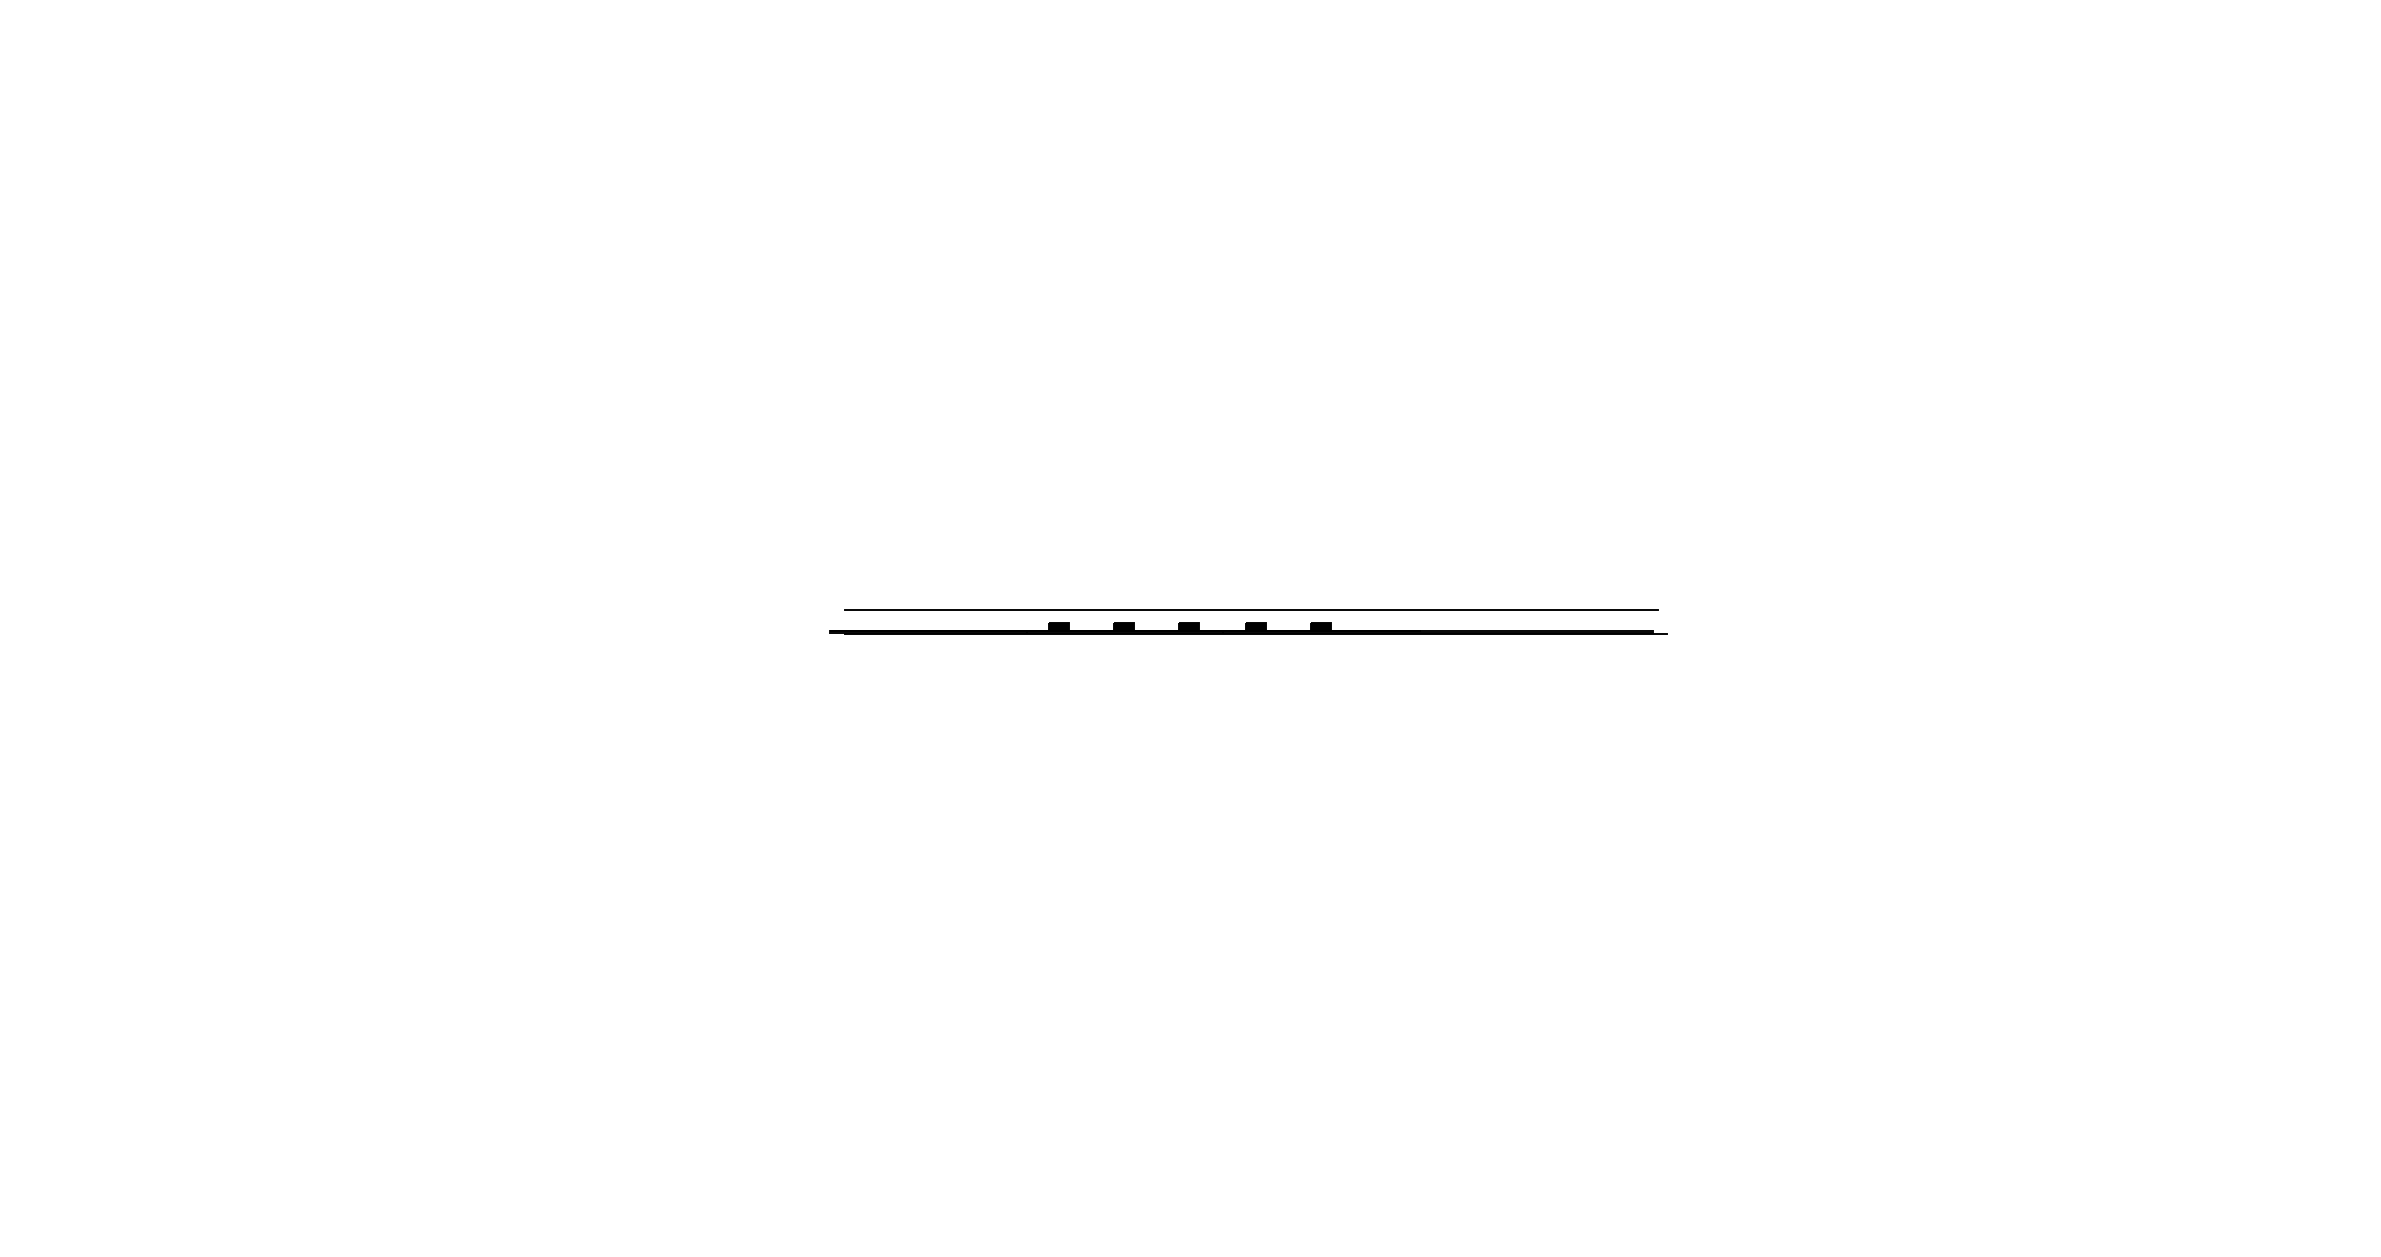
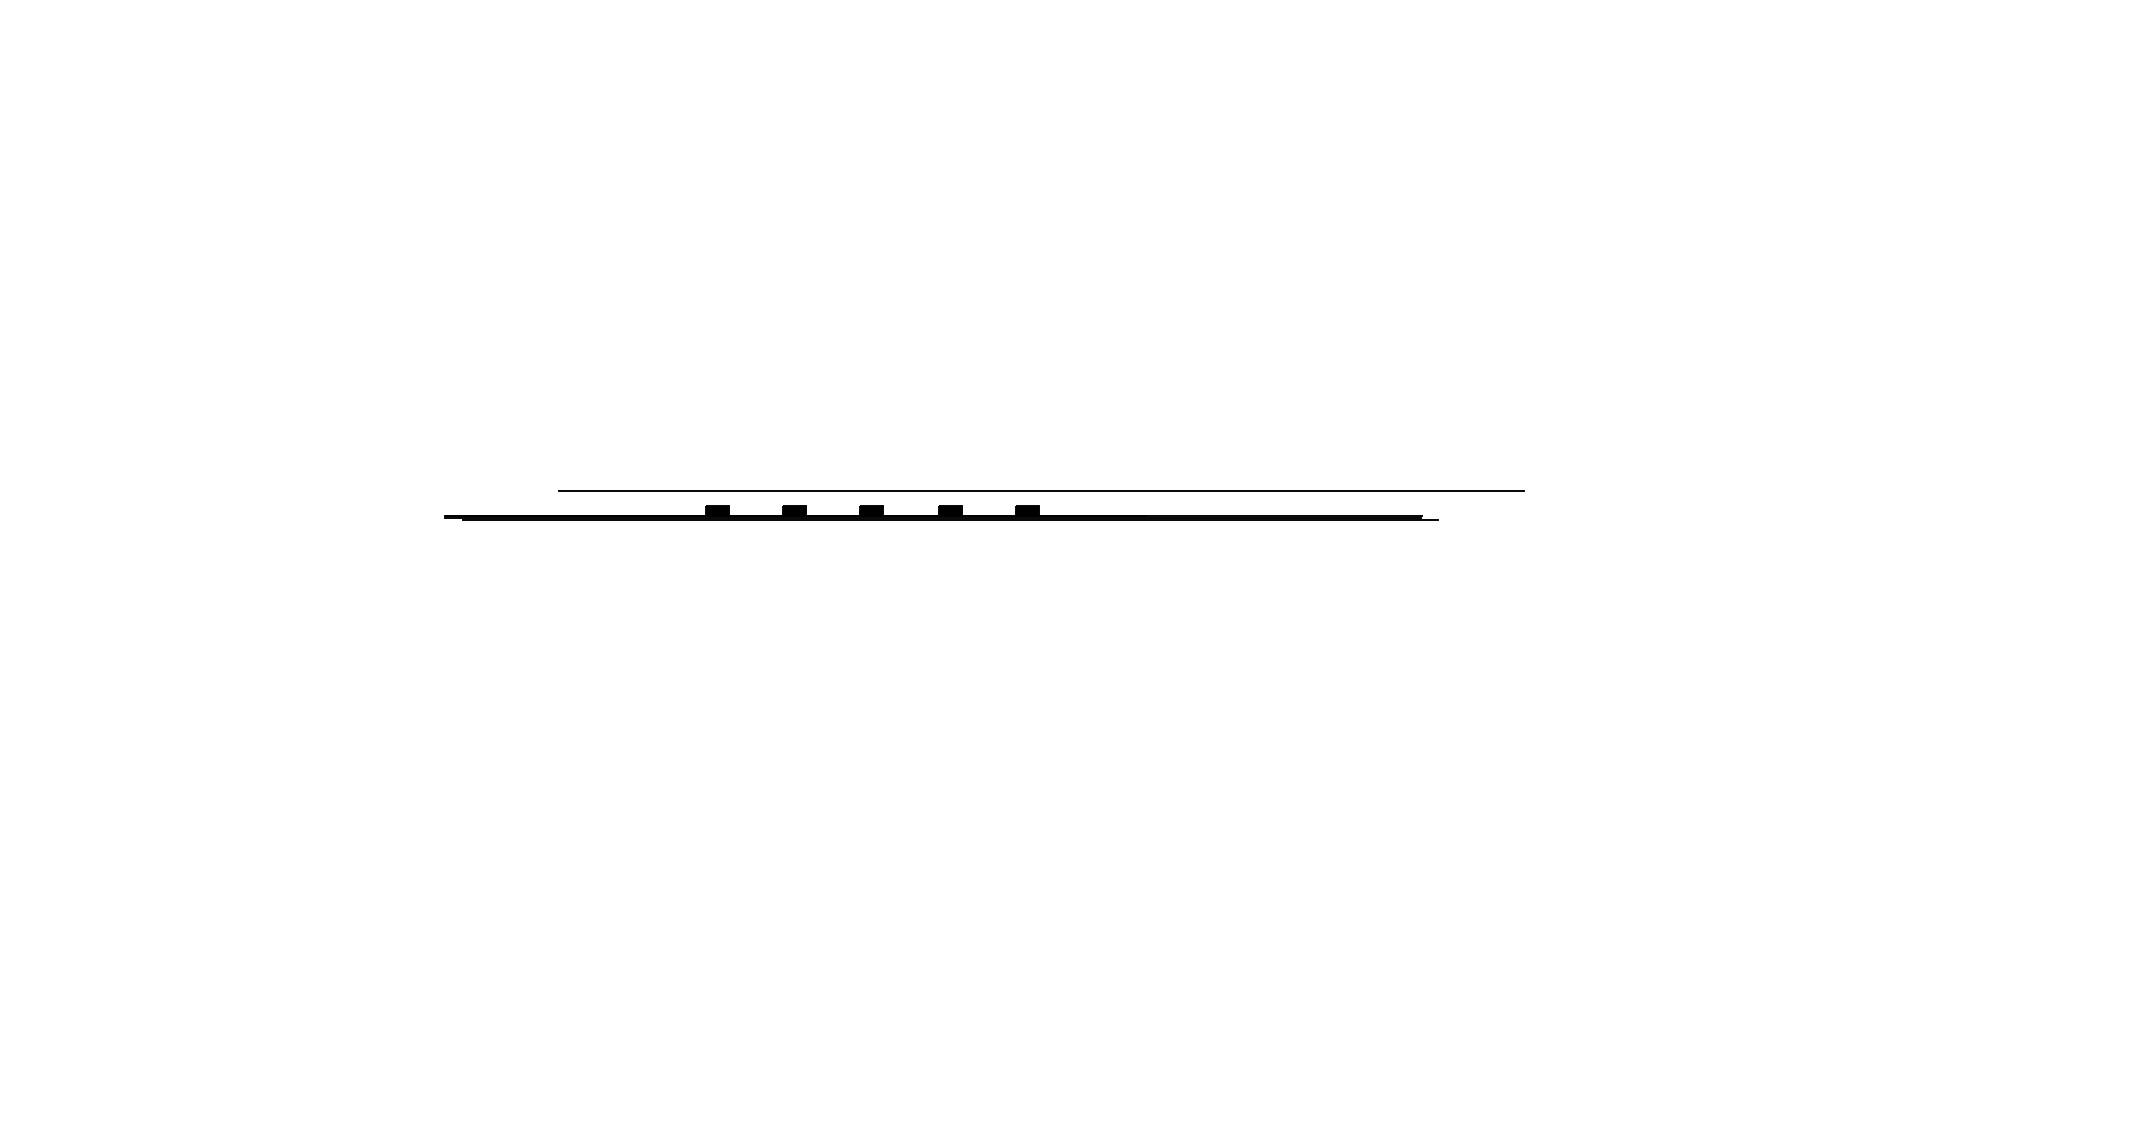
line: (1251, 609) -> (1041, 490), moved

